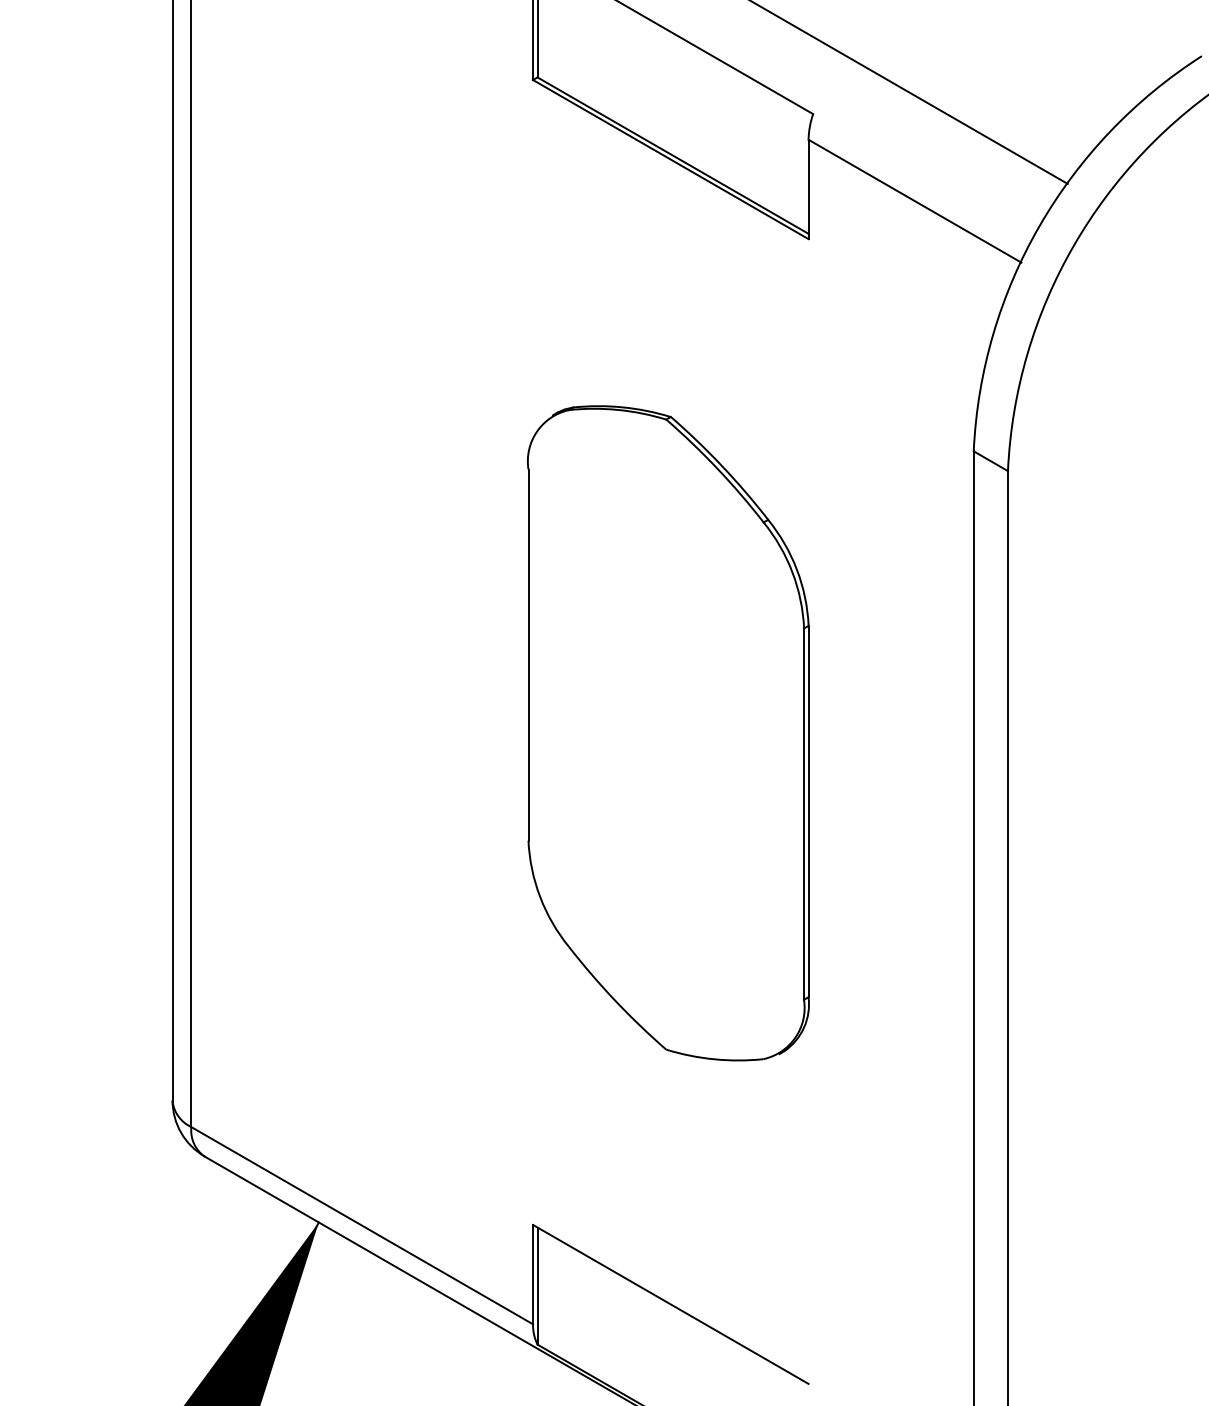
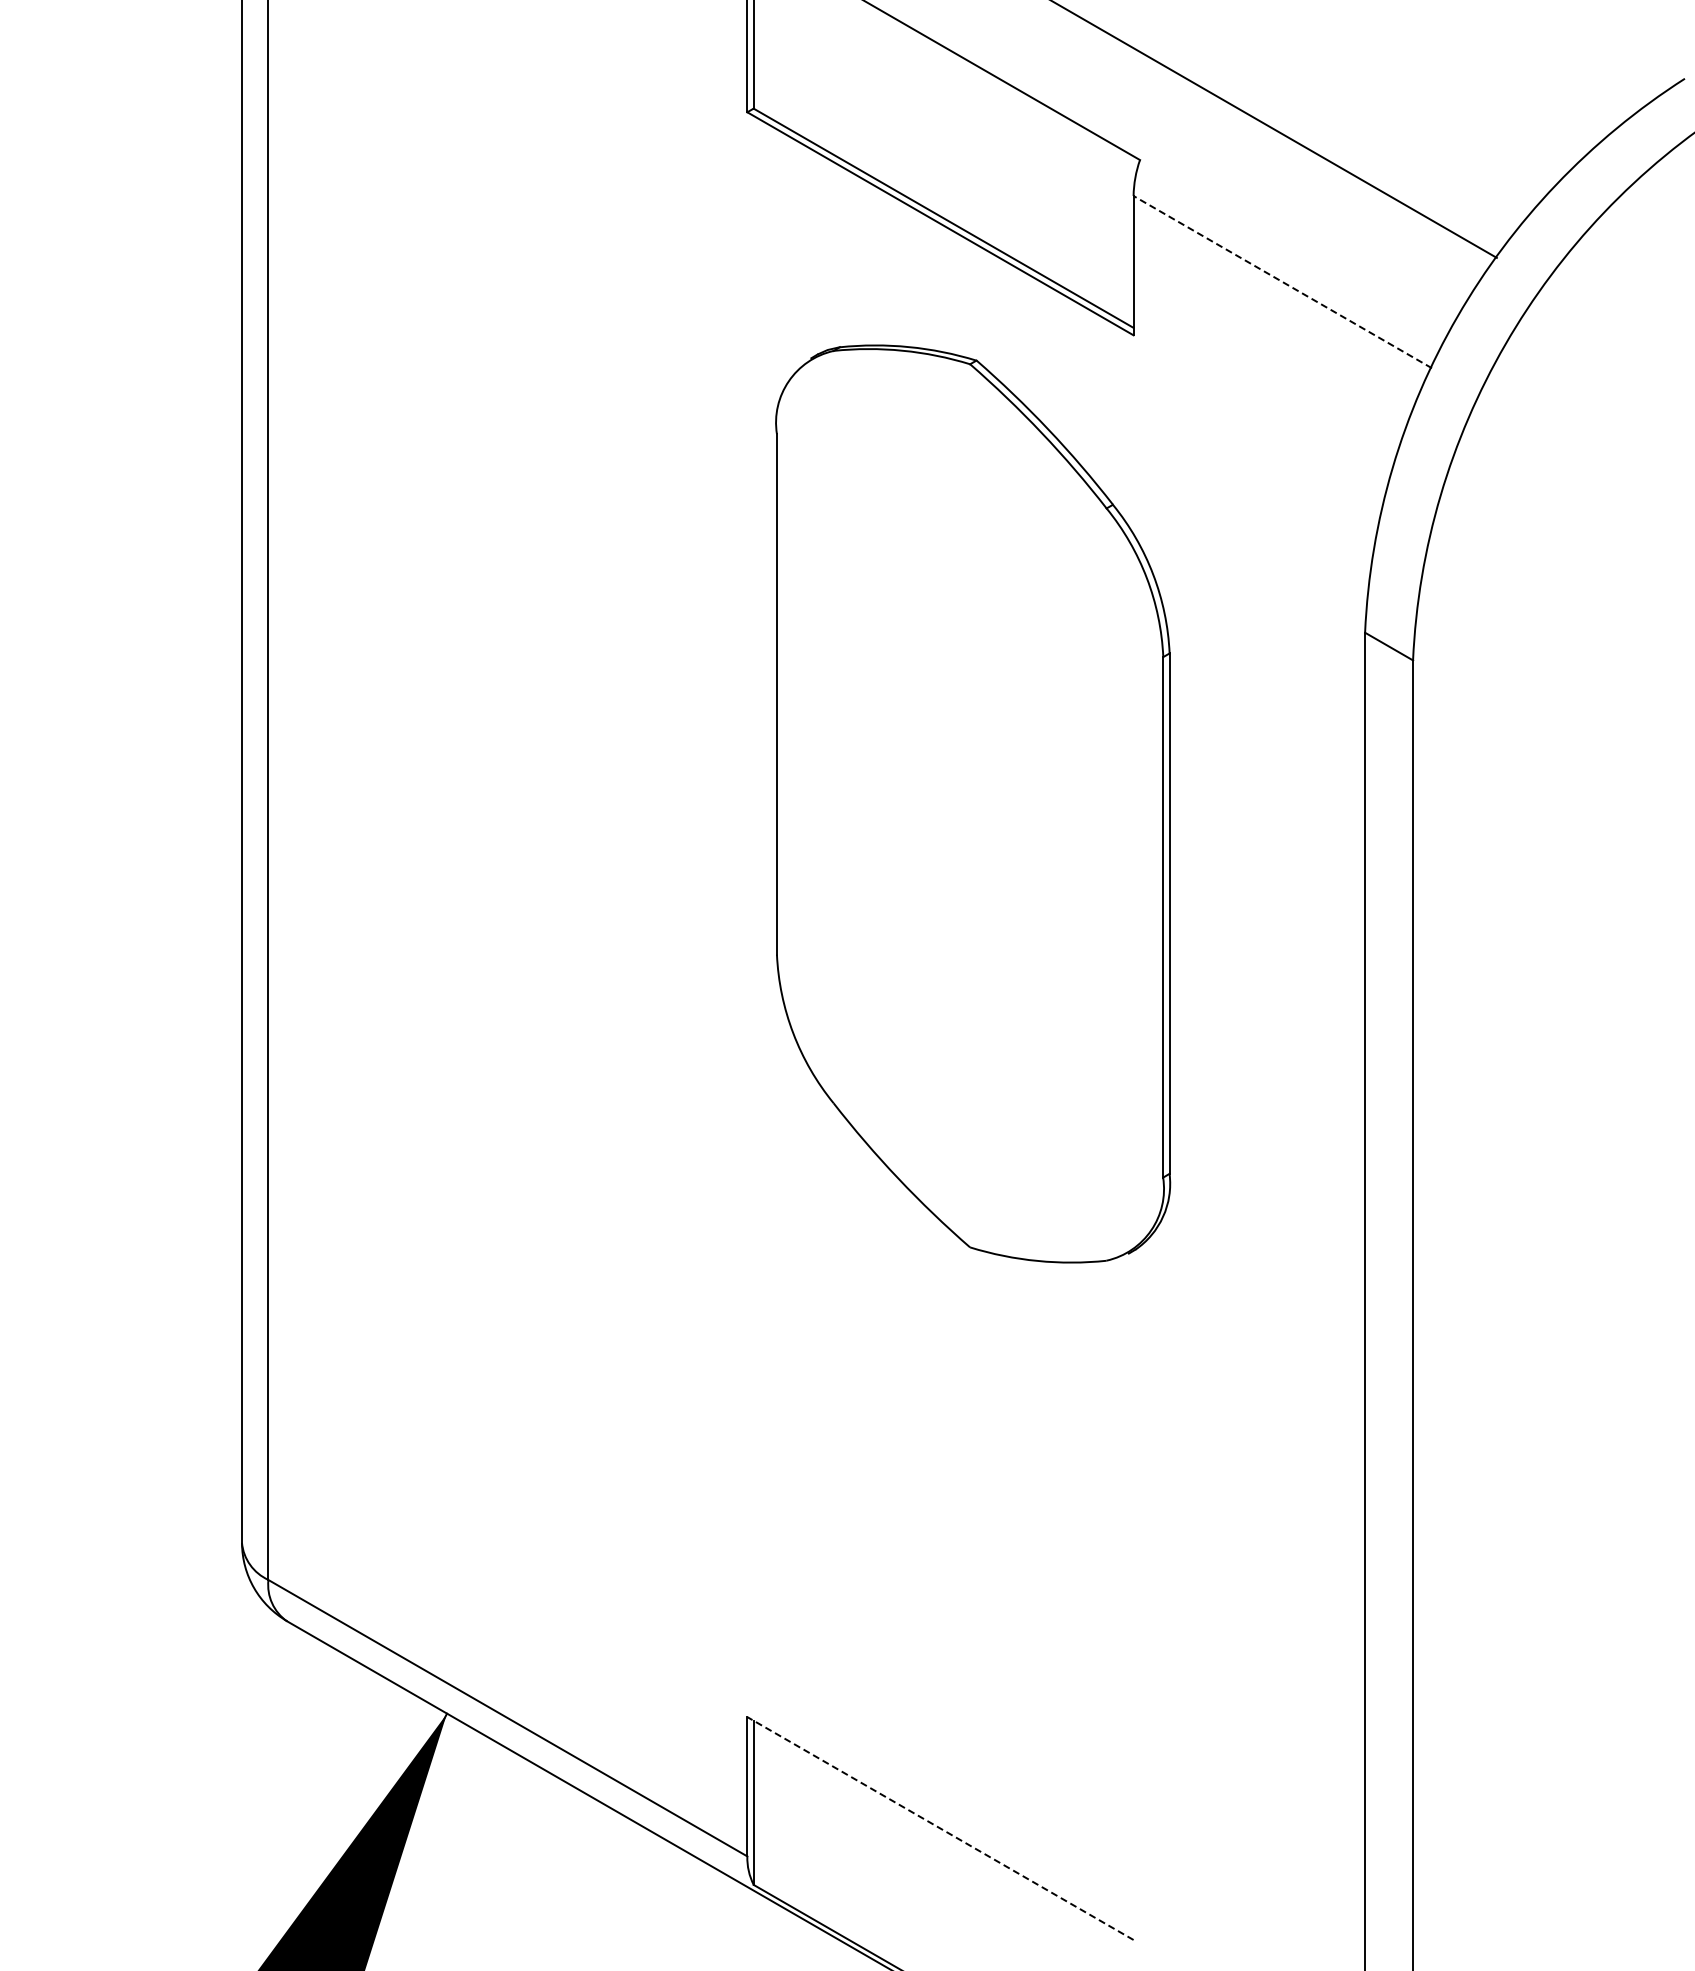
line: (914, 200) -> (1282, 281), solid -> dashed
part: (668, 732) -> (973, 803), moved
line: (670, 1304) -> (940, 1828), solid -> dashed

